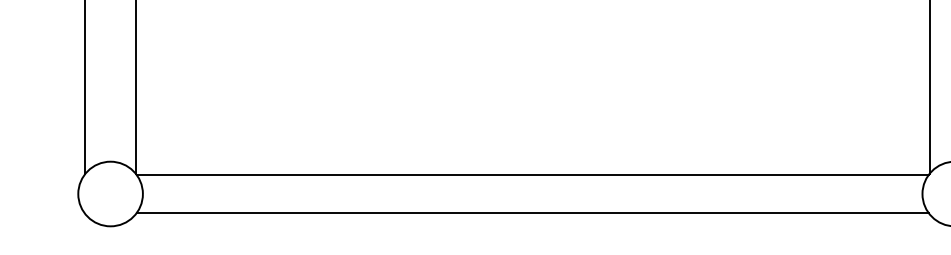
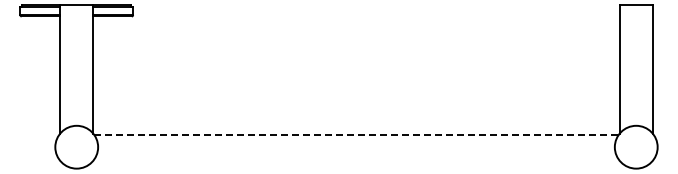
line: (532, 174) -> (356, 134), solid -> dashed
line: (532, 212) -> (356, 159), removed

